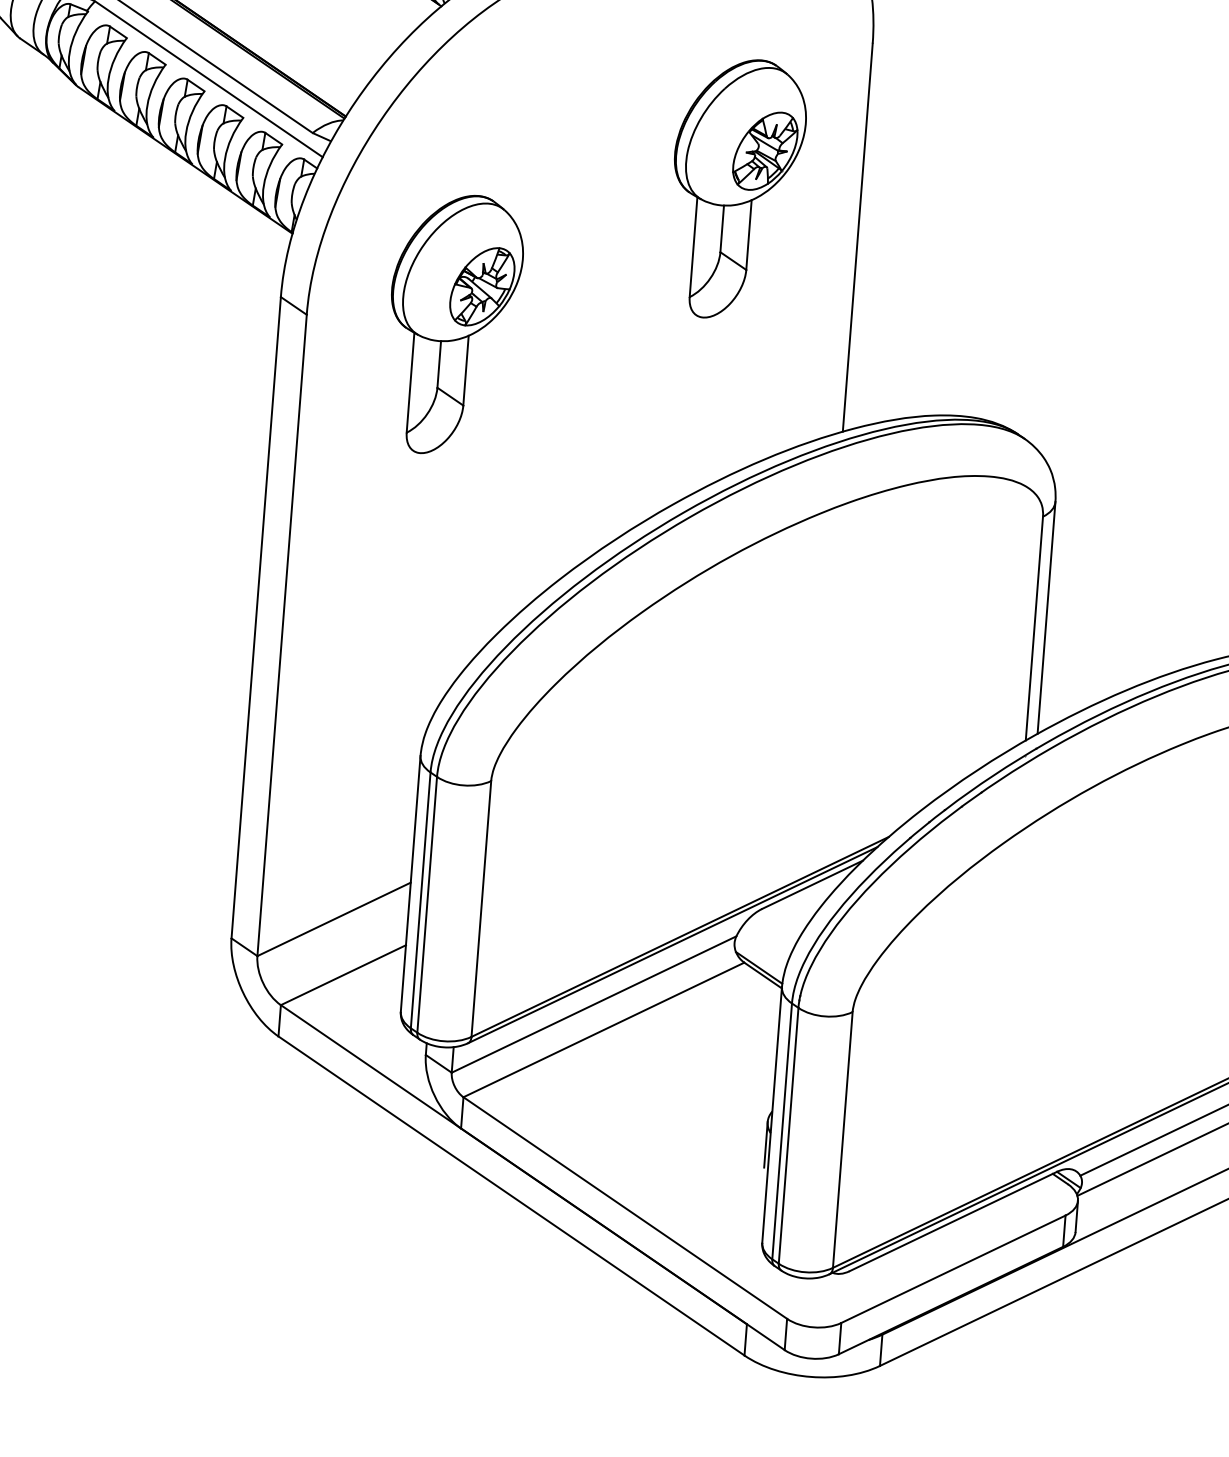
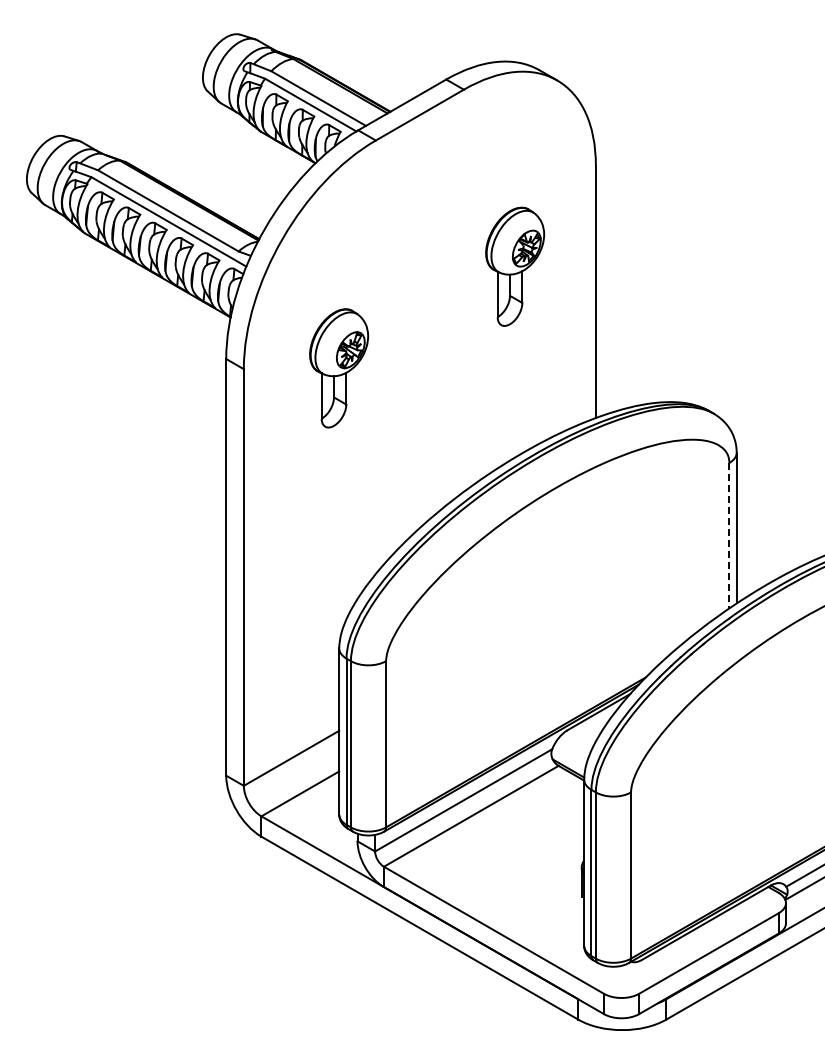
part: (735, 188) -> (514, 266), size x0.7
part: (452, 324) -> (338, 368), size x0.7
line: (1034, 628) -> (729, 535), solid -> dashed

